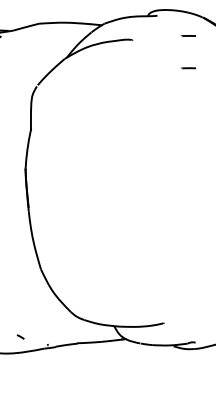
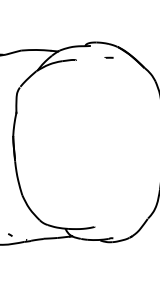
curve: (187, 67) -> (108, 76), removed

